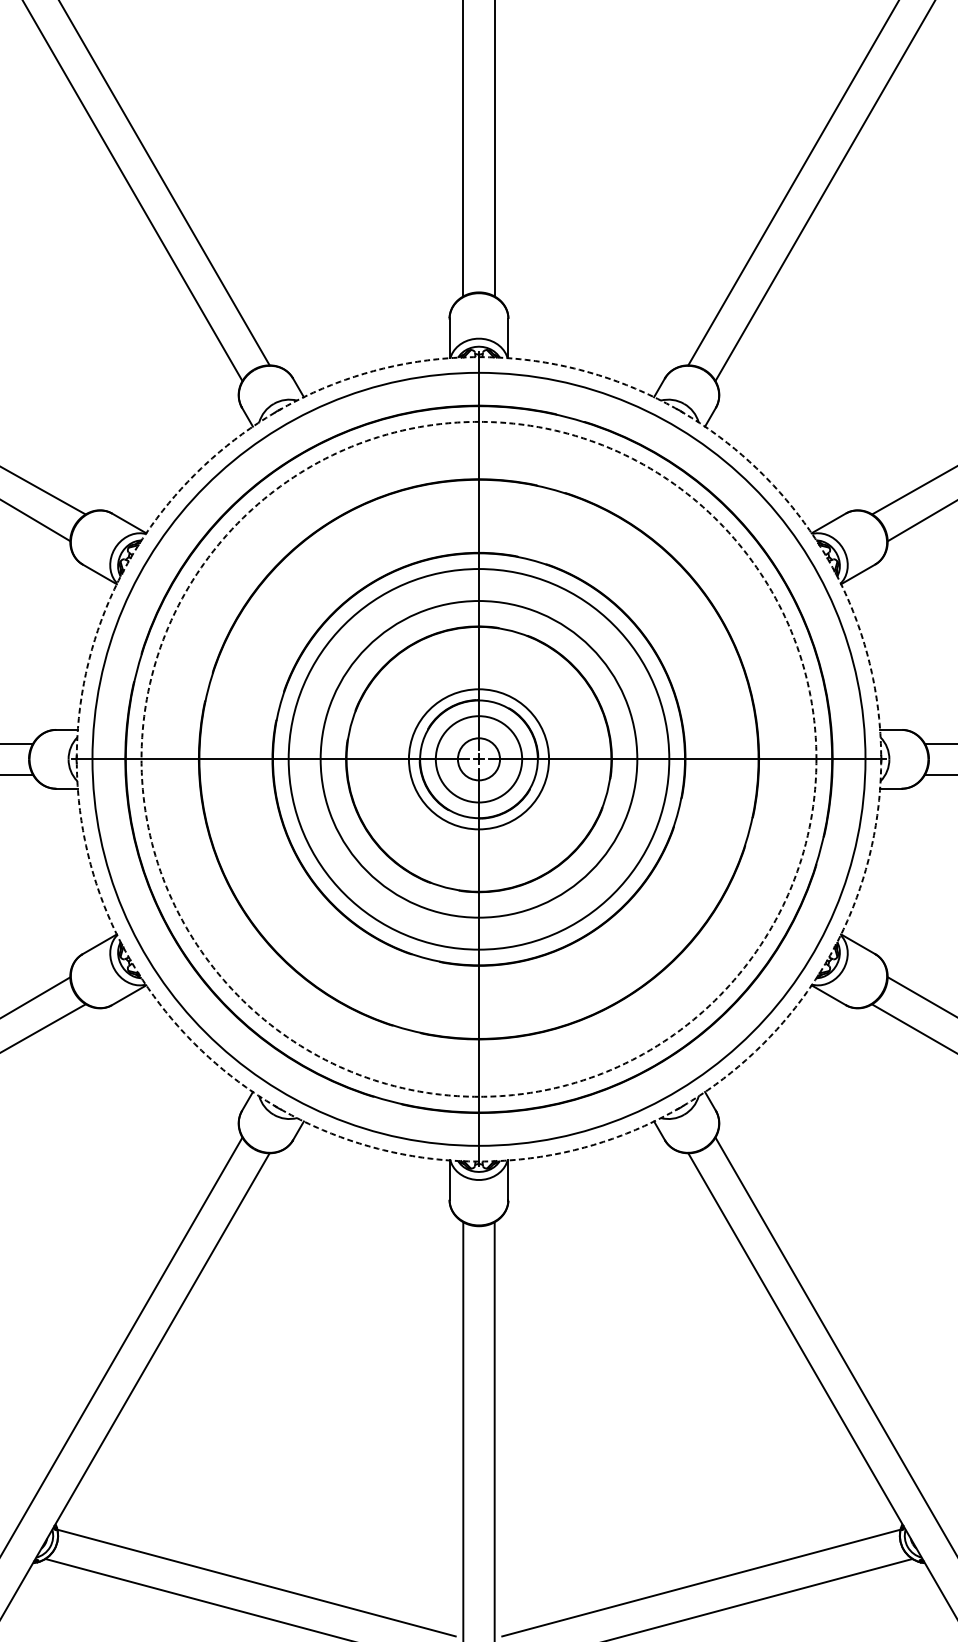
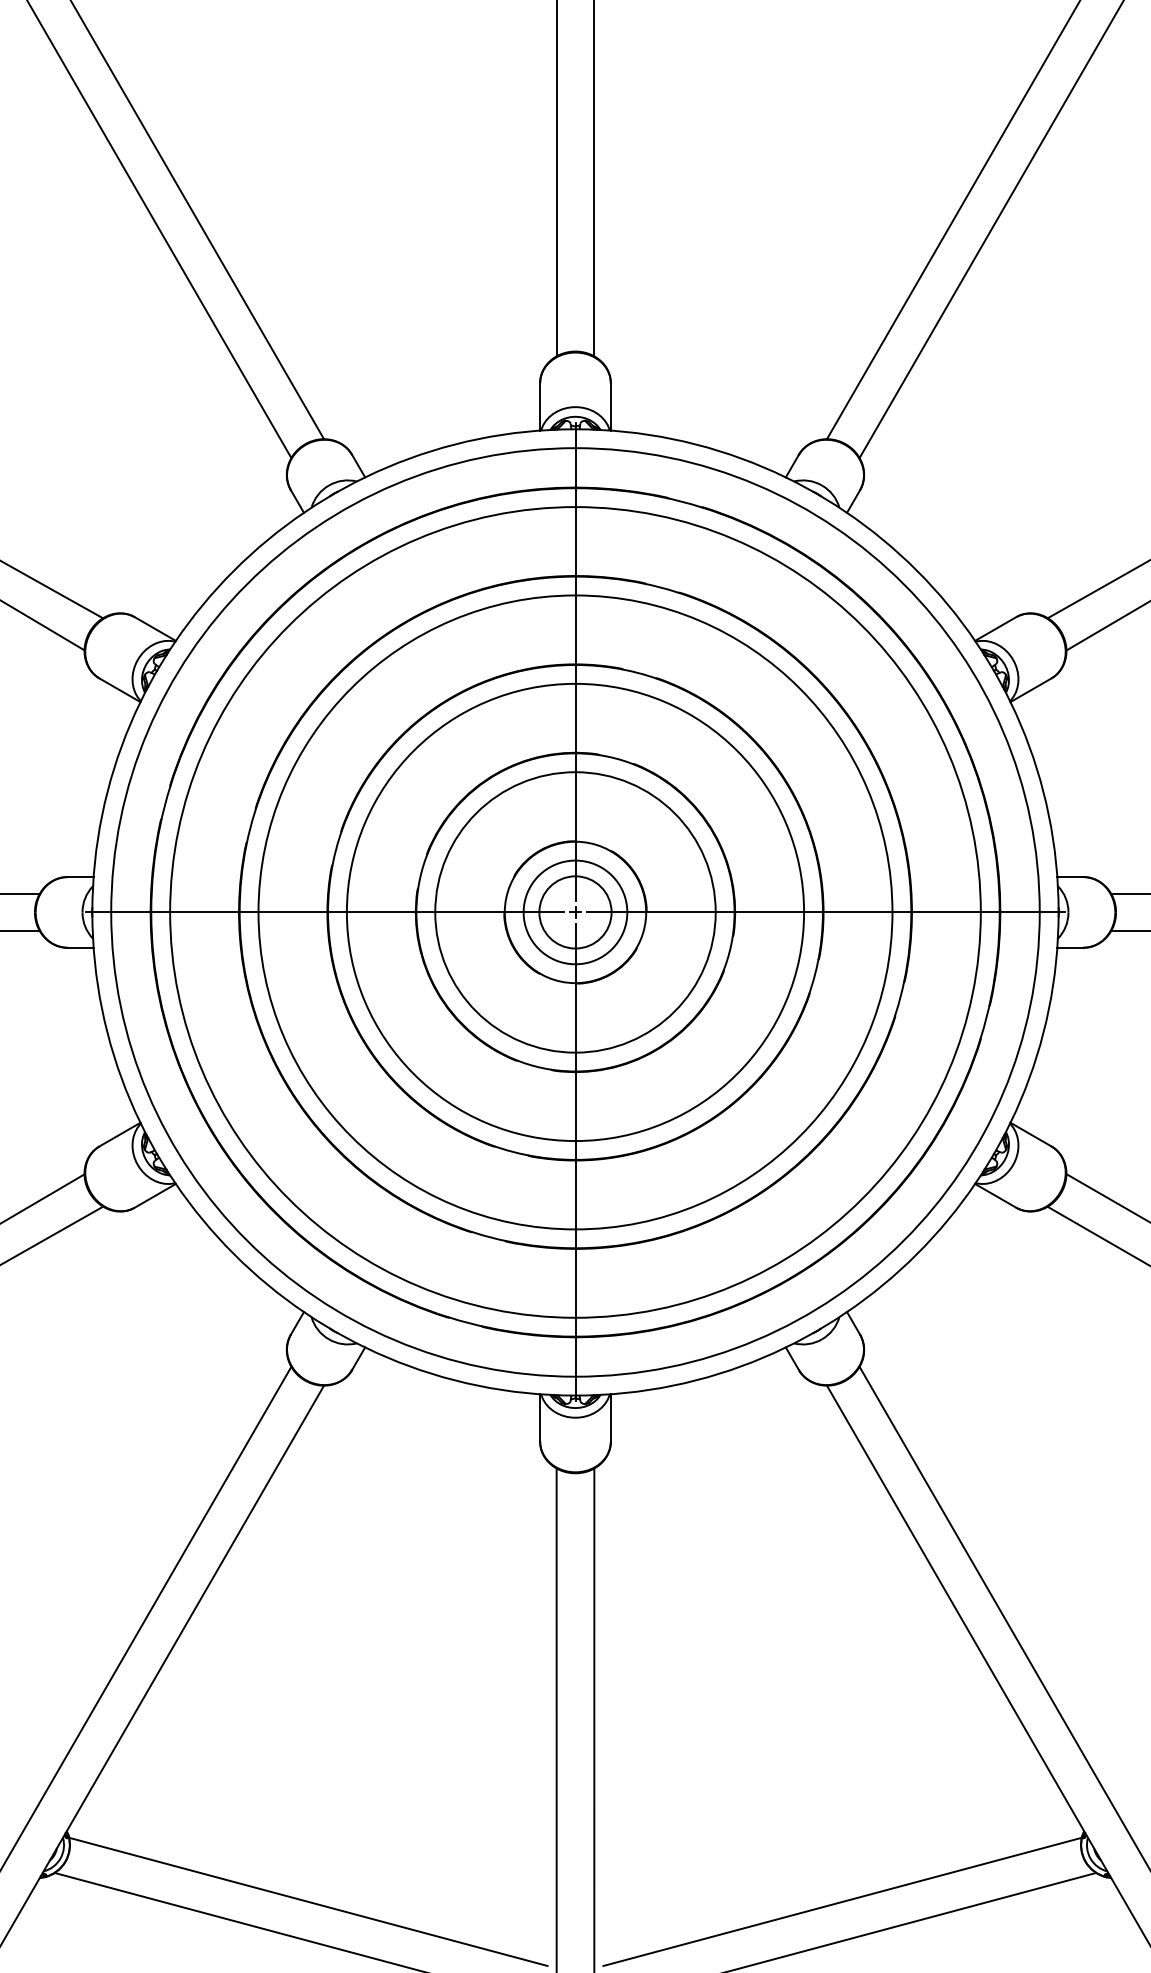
circle: (479, 759) -> (575, 912), dashed -> solid
circle: (479, 759) -> (575, 912), dashed -> solid
circle: (479, 759) -> (575, 912), size x1.43
circle: (479, 759) -> (575, 912), size x1.67
circle: (479, 759) -> (575, 912), size x1.67

